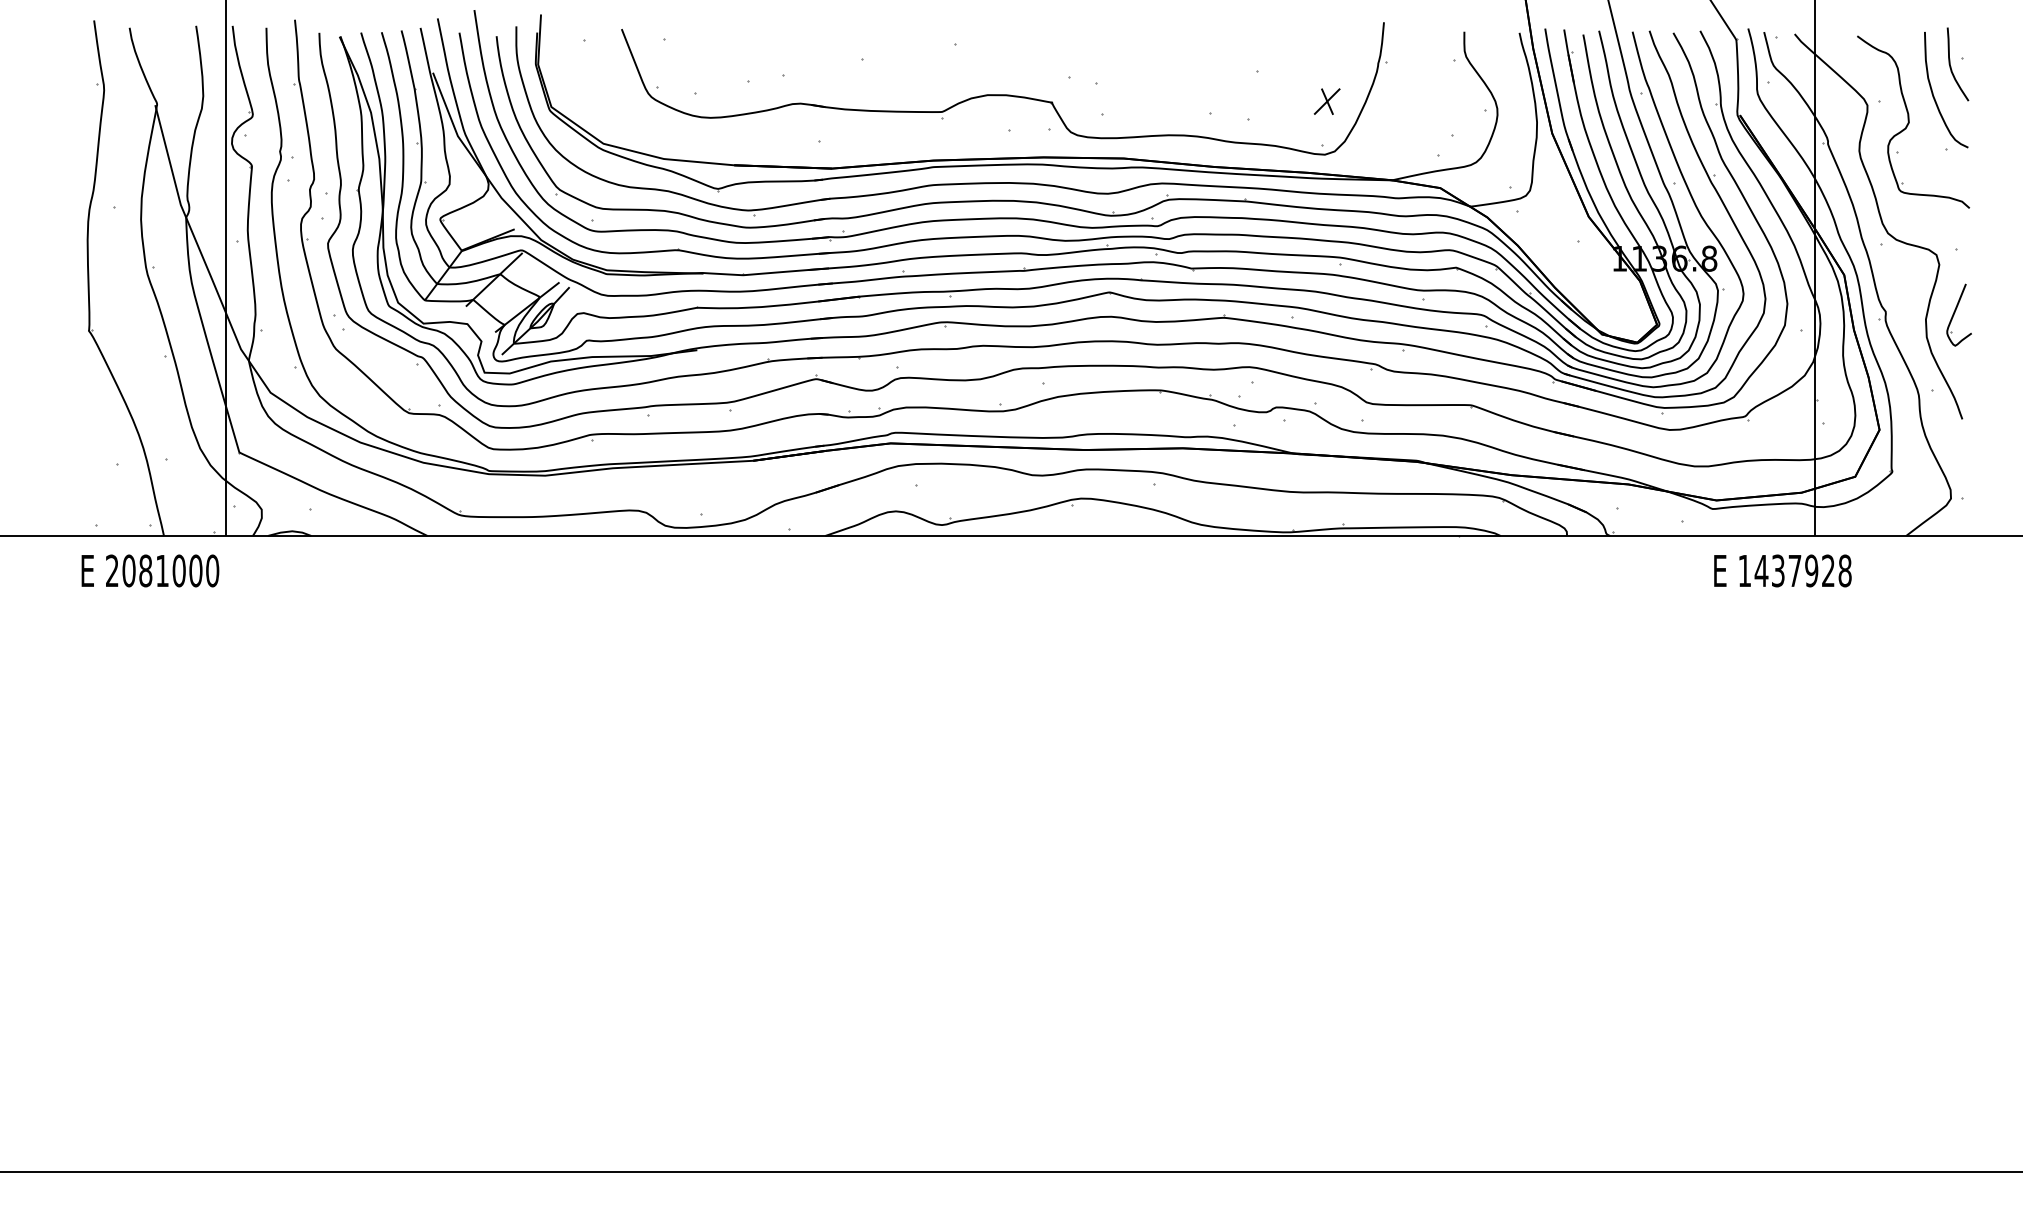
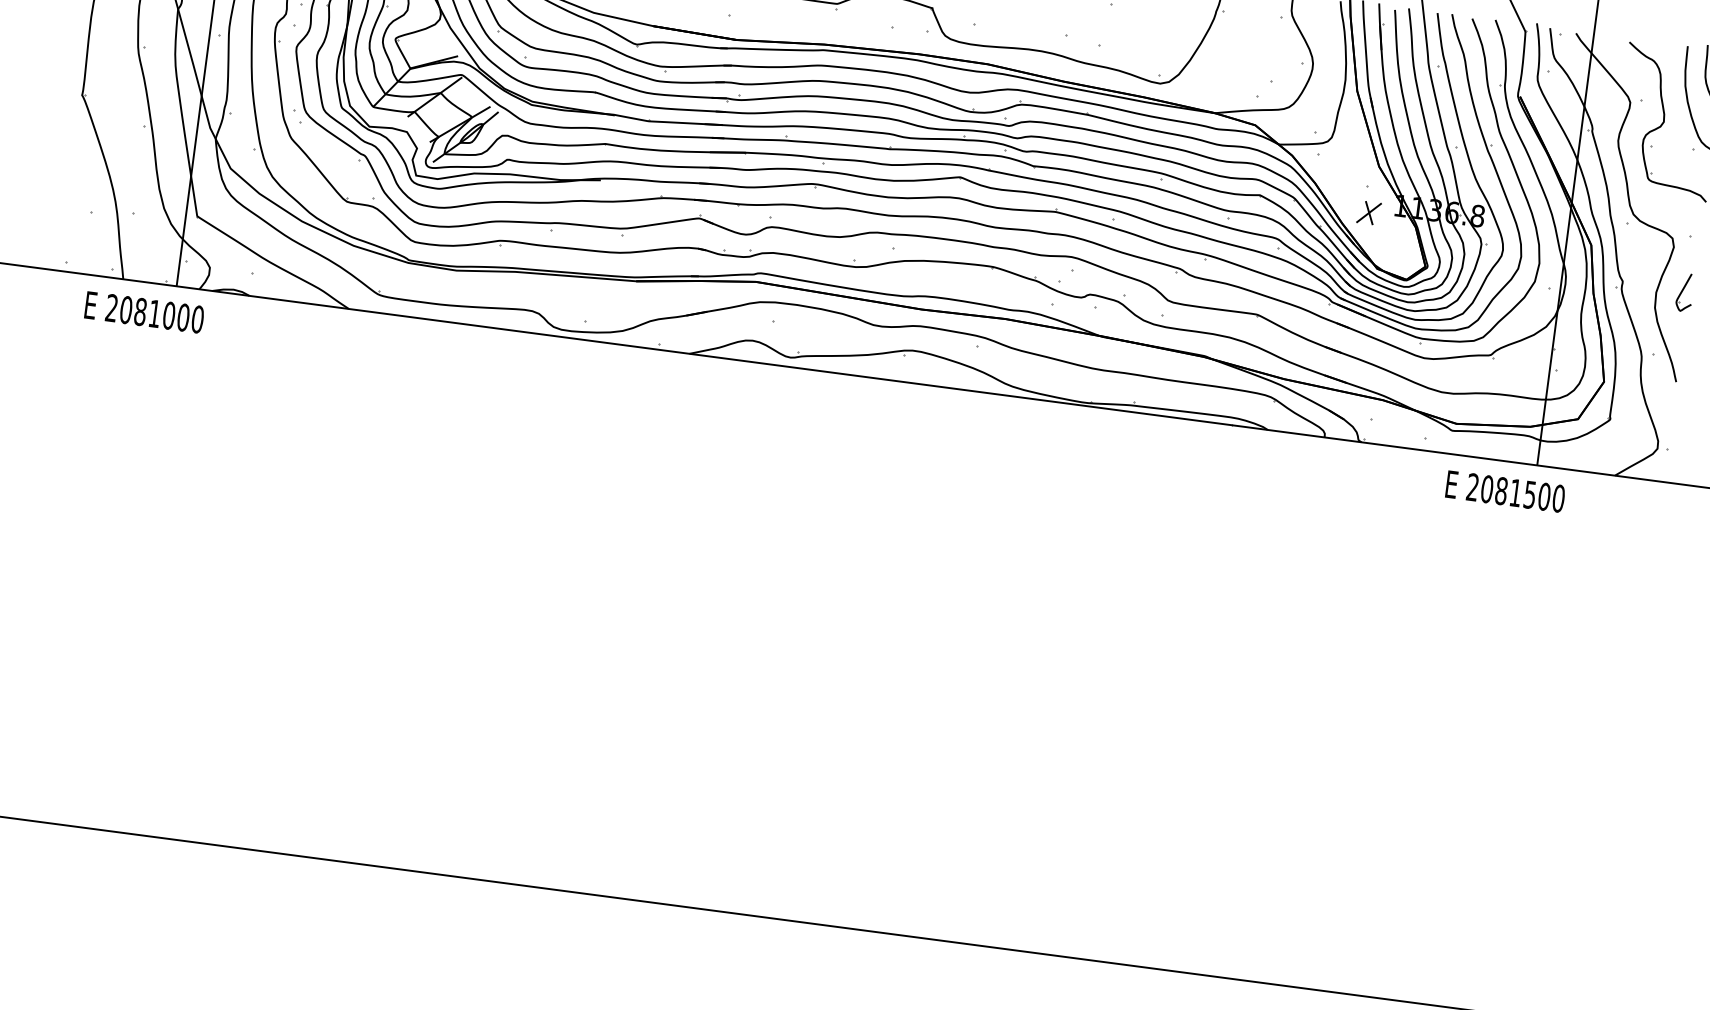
part: (1326, 101) -> (1368, 212), moved
part: (1958, 314) -> (1684, 291), size x0.71
text: (150, 570) -> (144, 312), moved
text: (1794, 570) -> (1515, 492), 1437928 -> 2081500

